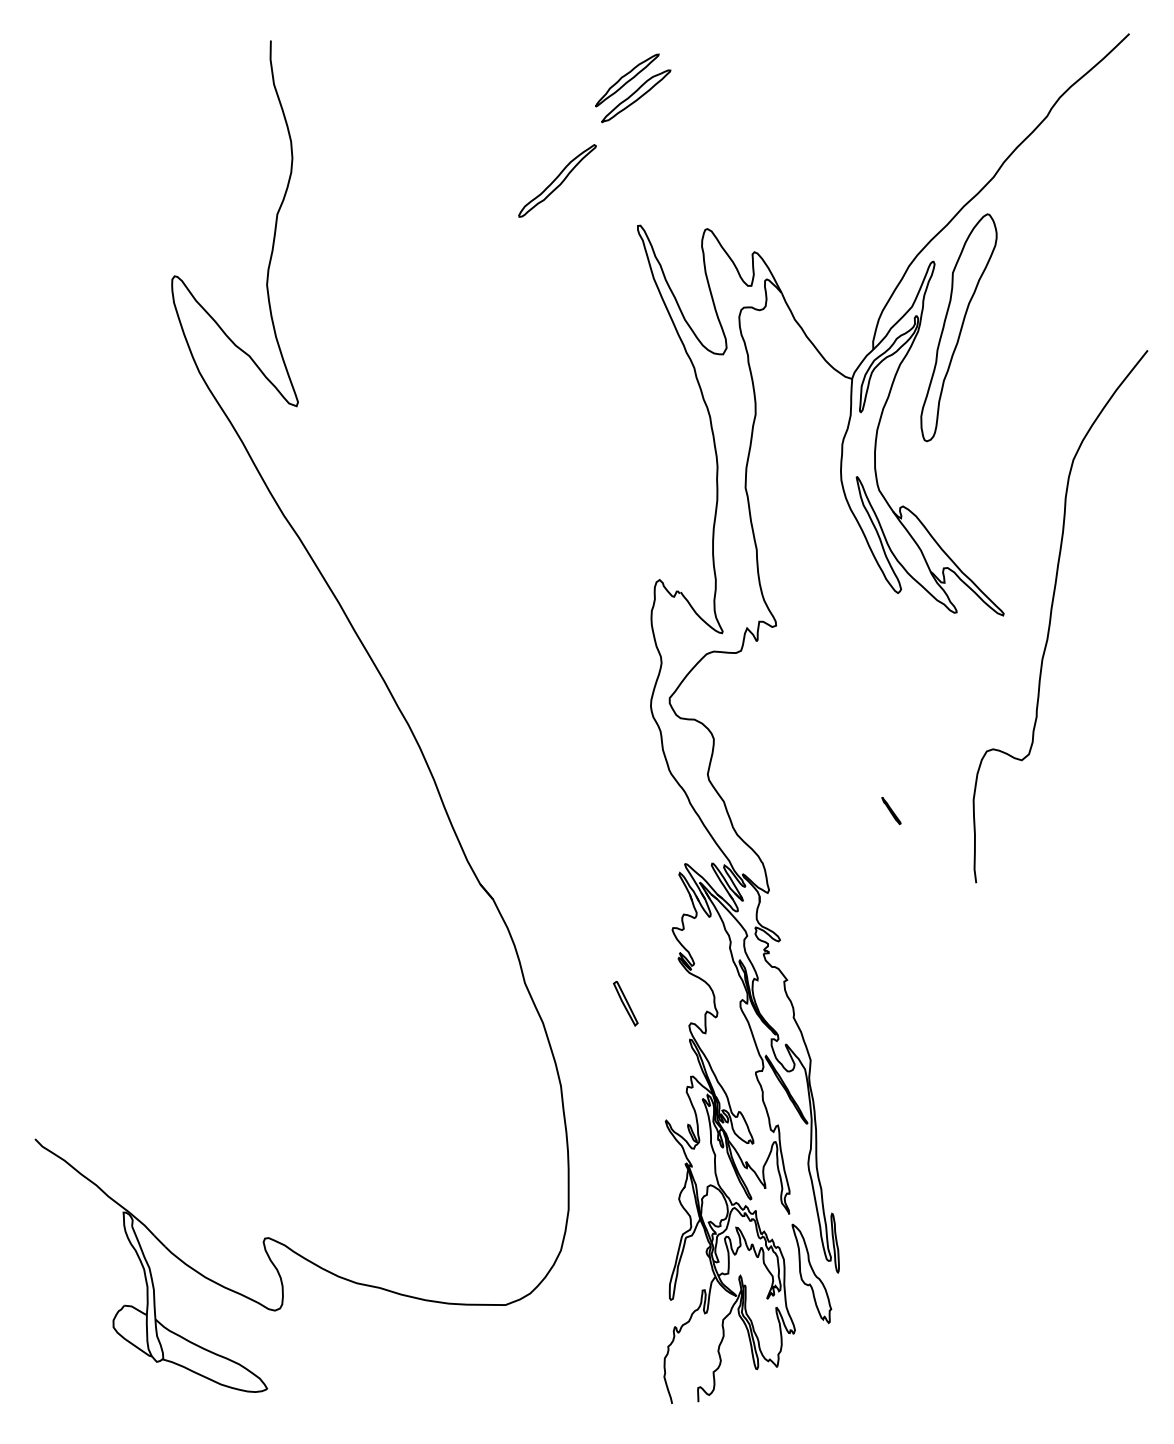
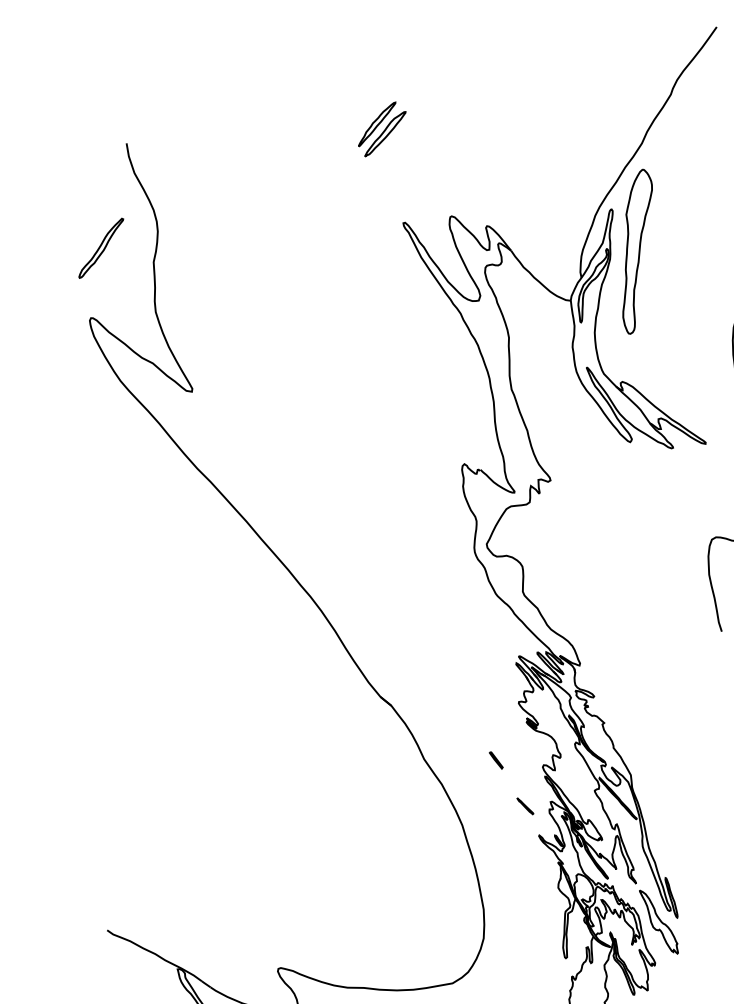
part: (557, 180) -> (101, 247), moved
line: (891, 811) -> (525, 806), moved
part: (625, 1003) -> (496, 760), size x0.6

